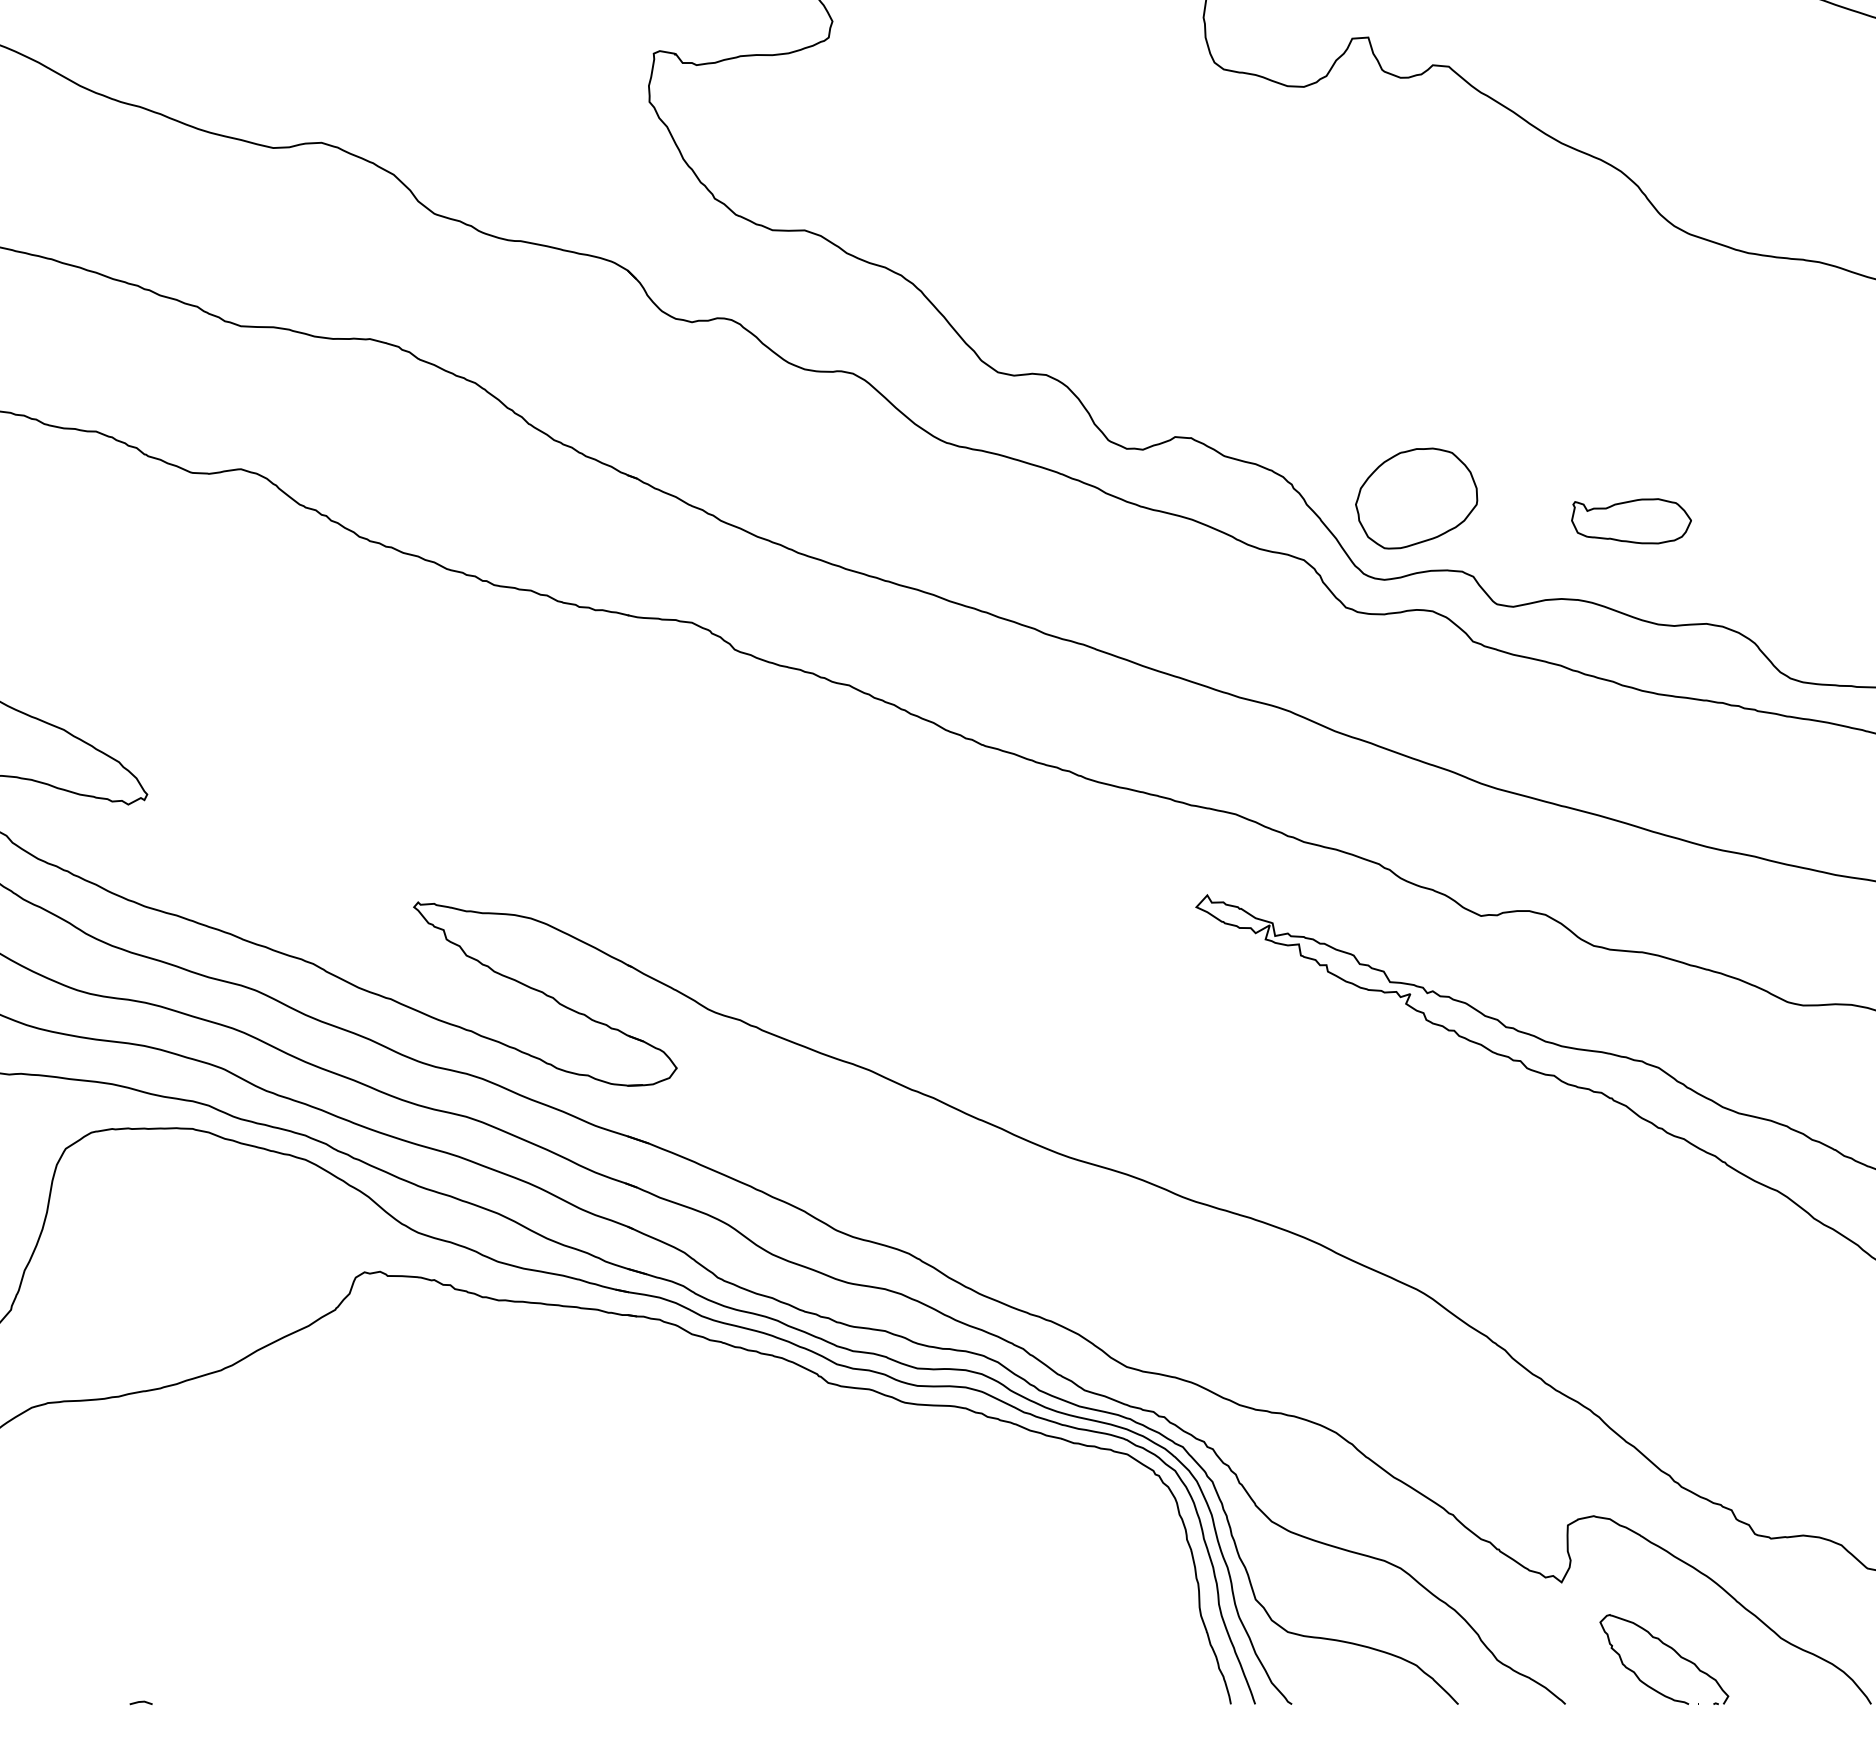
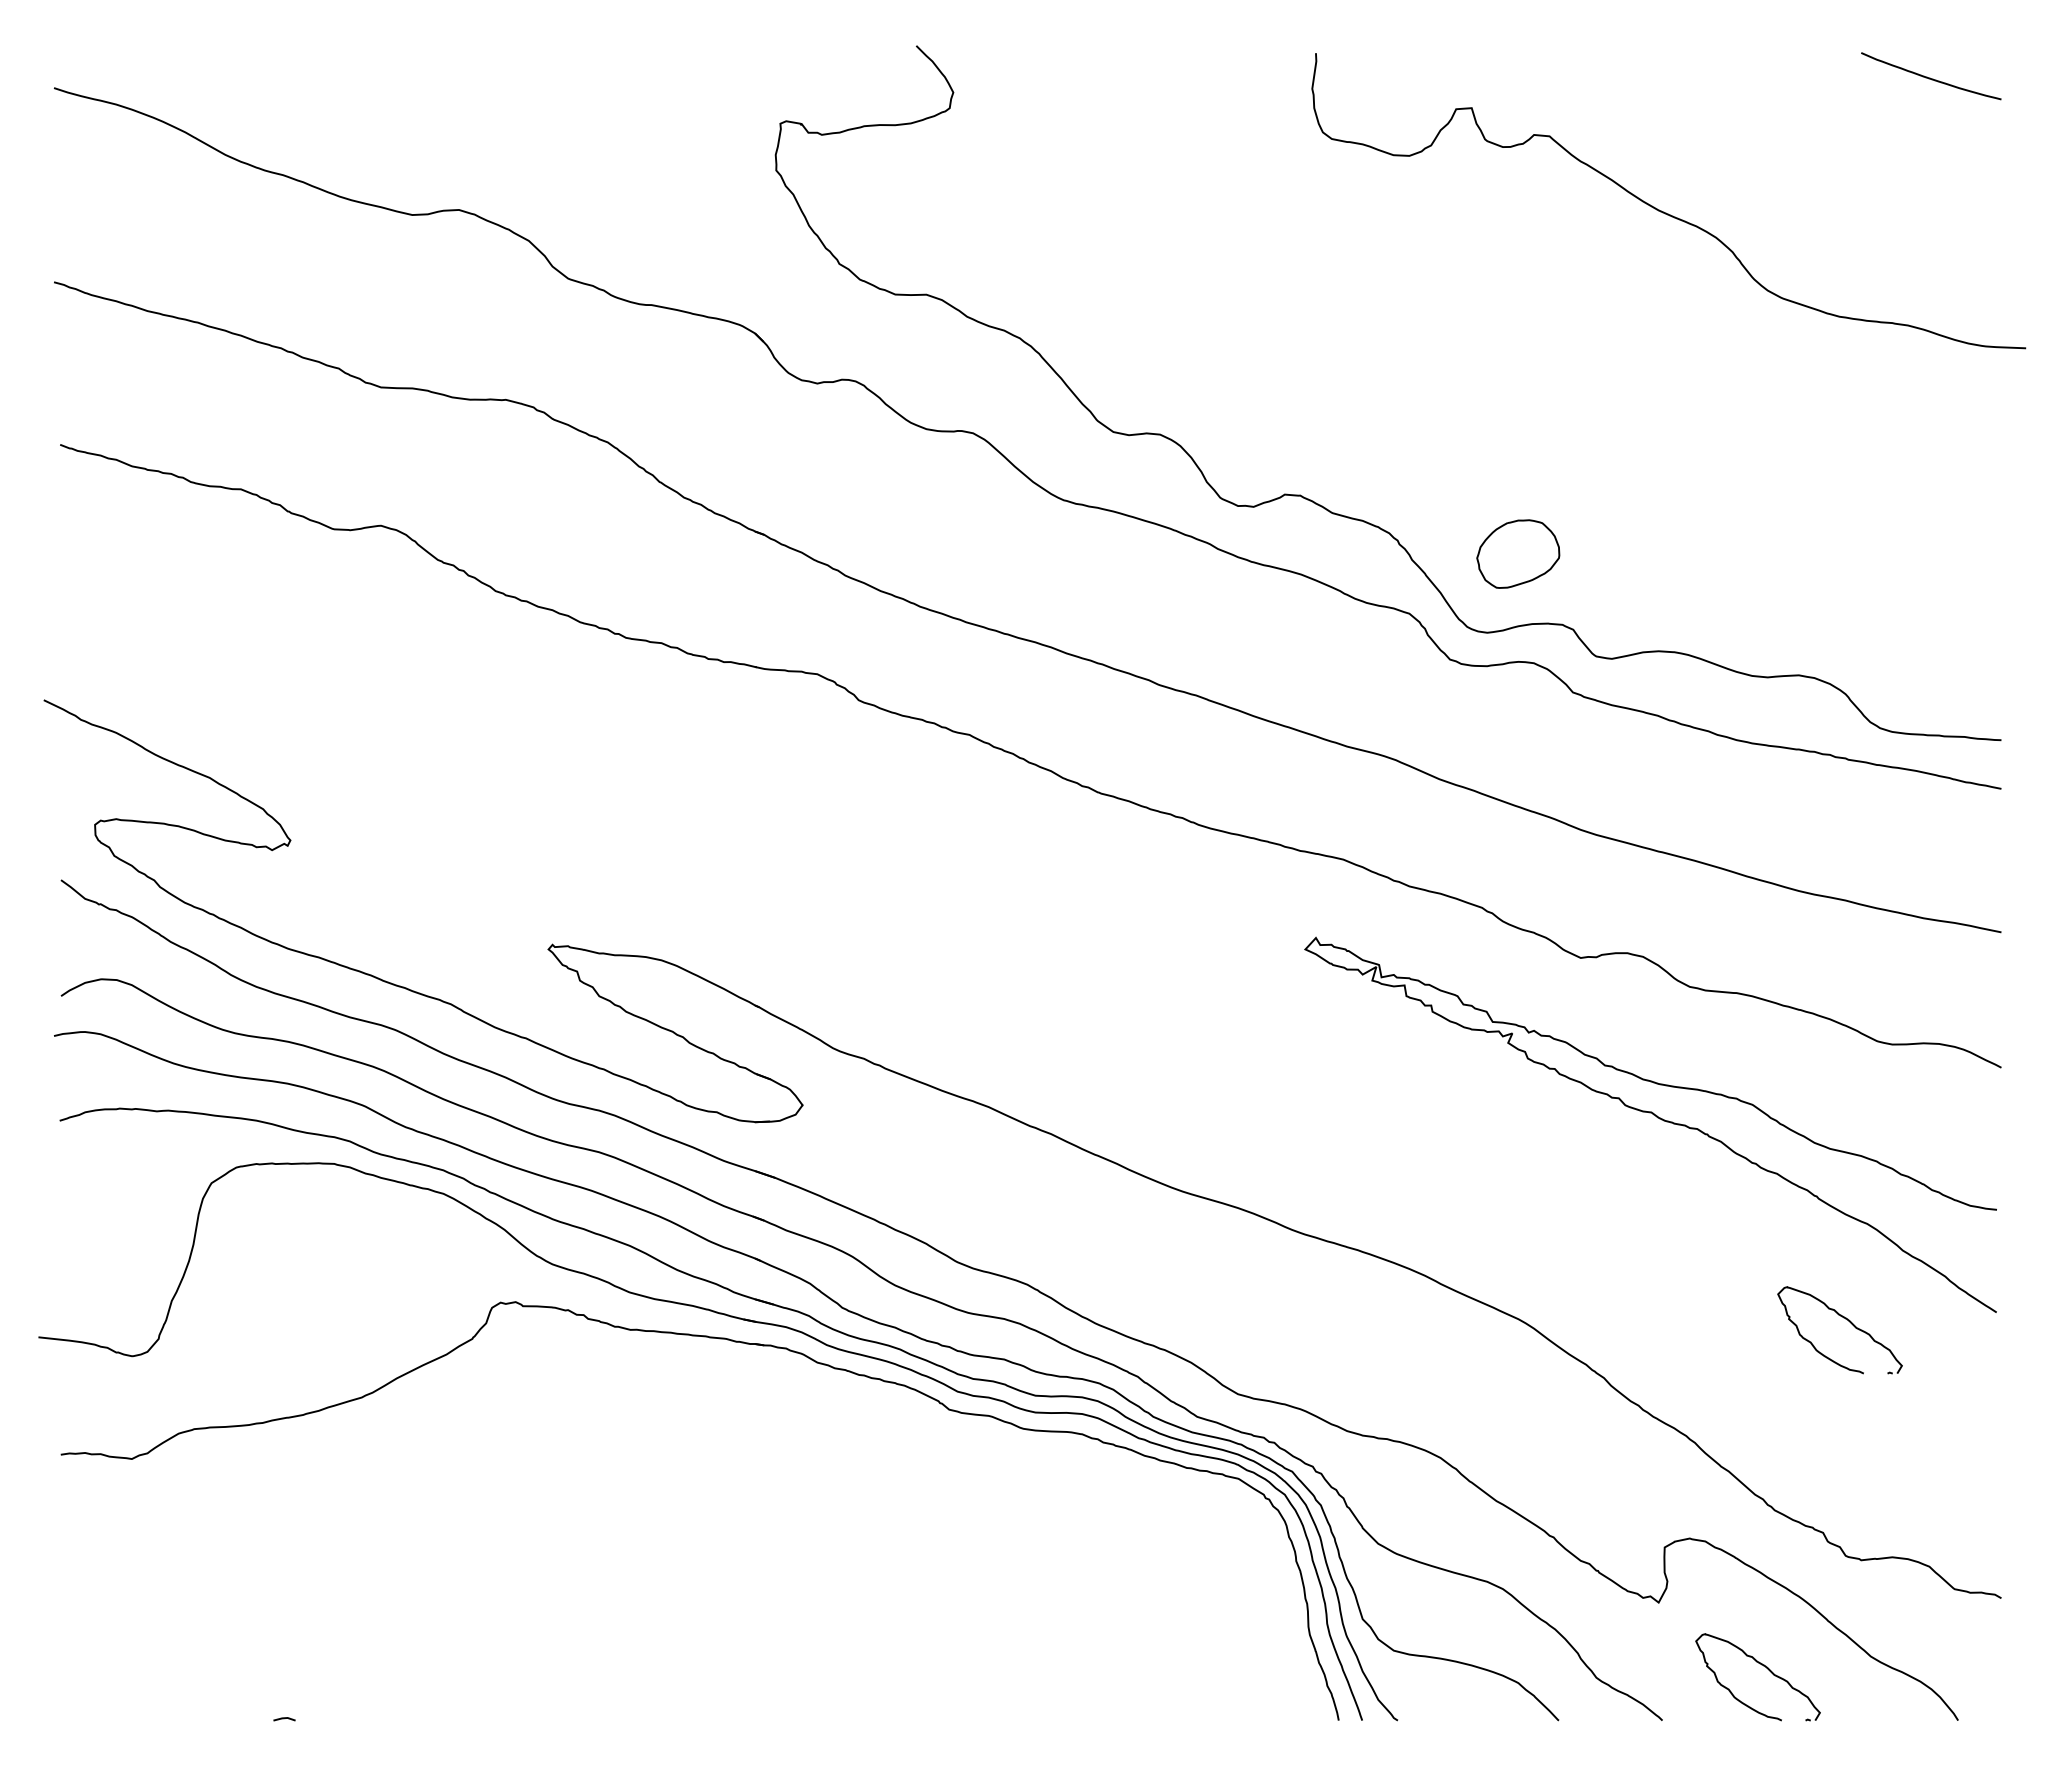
part: (1415, 497) -> (1517, 553), size x0.7
part: (1630, 520) -> (1725, 575), removed
part: (1754, 1289) -> (1845, 1319), added

